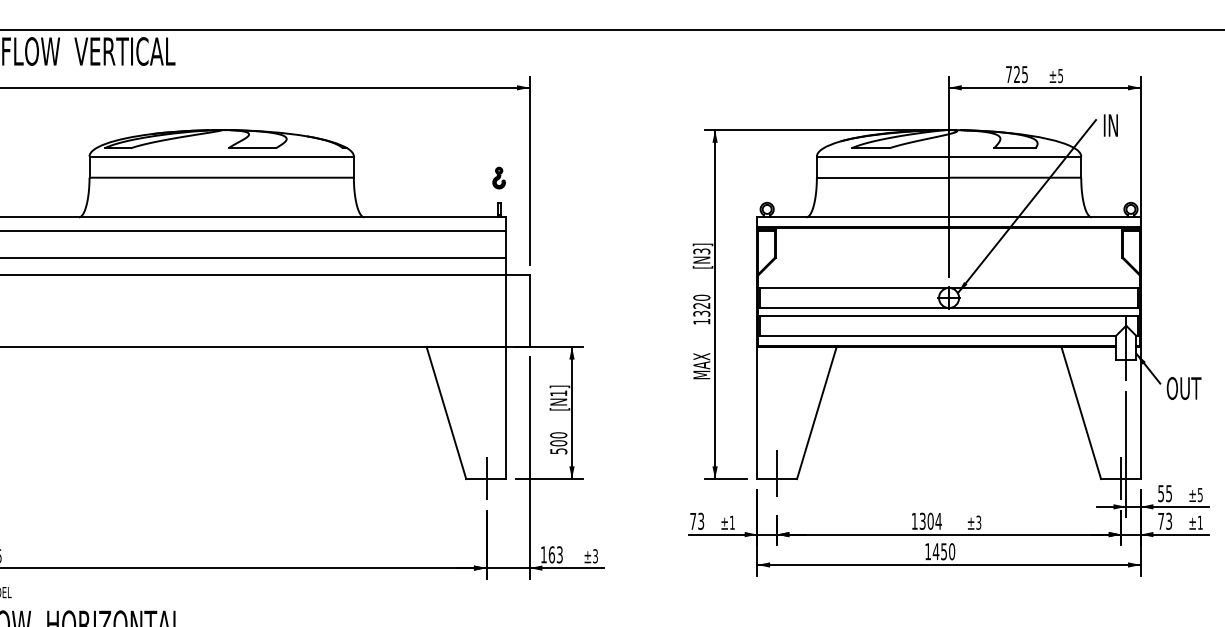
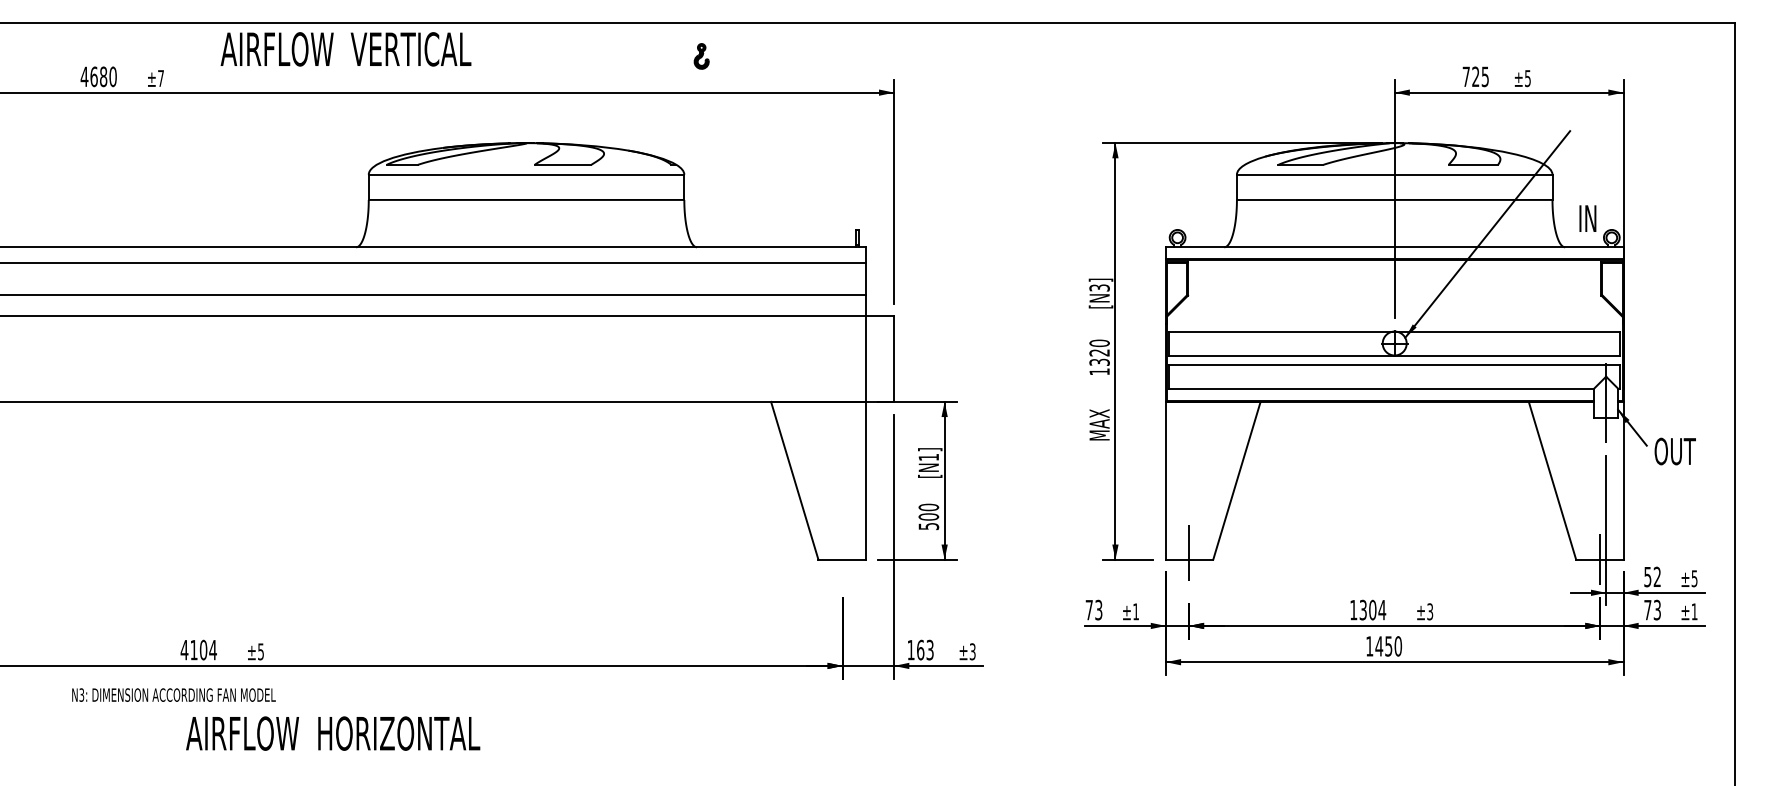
text: (1110, 125) -> (1587, 218), moved
part: (498, 178) -> (701, 56), moved
line: (486, 478) -> (842, 558), removed
text: (1168, 493) -> (1656, 576), 55 -> 52

